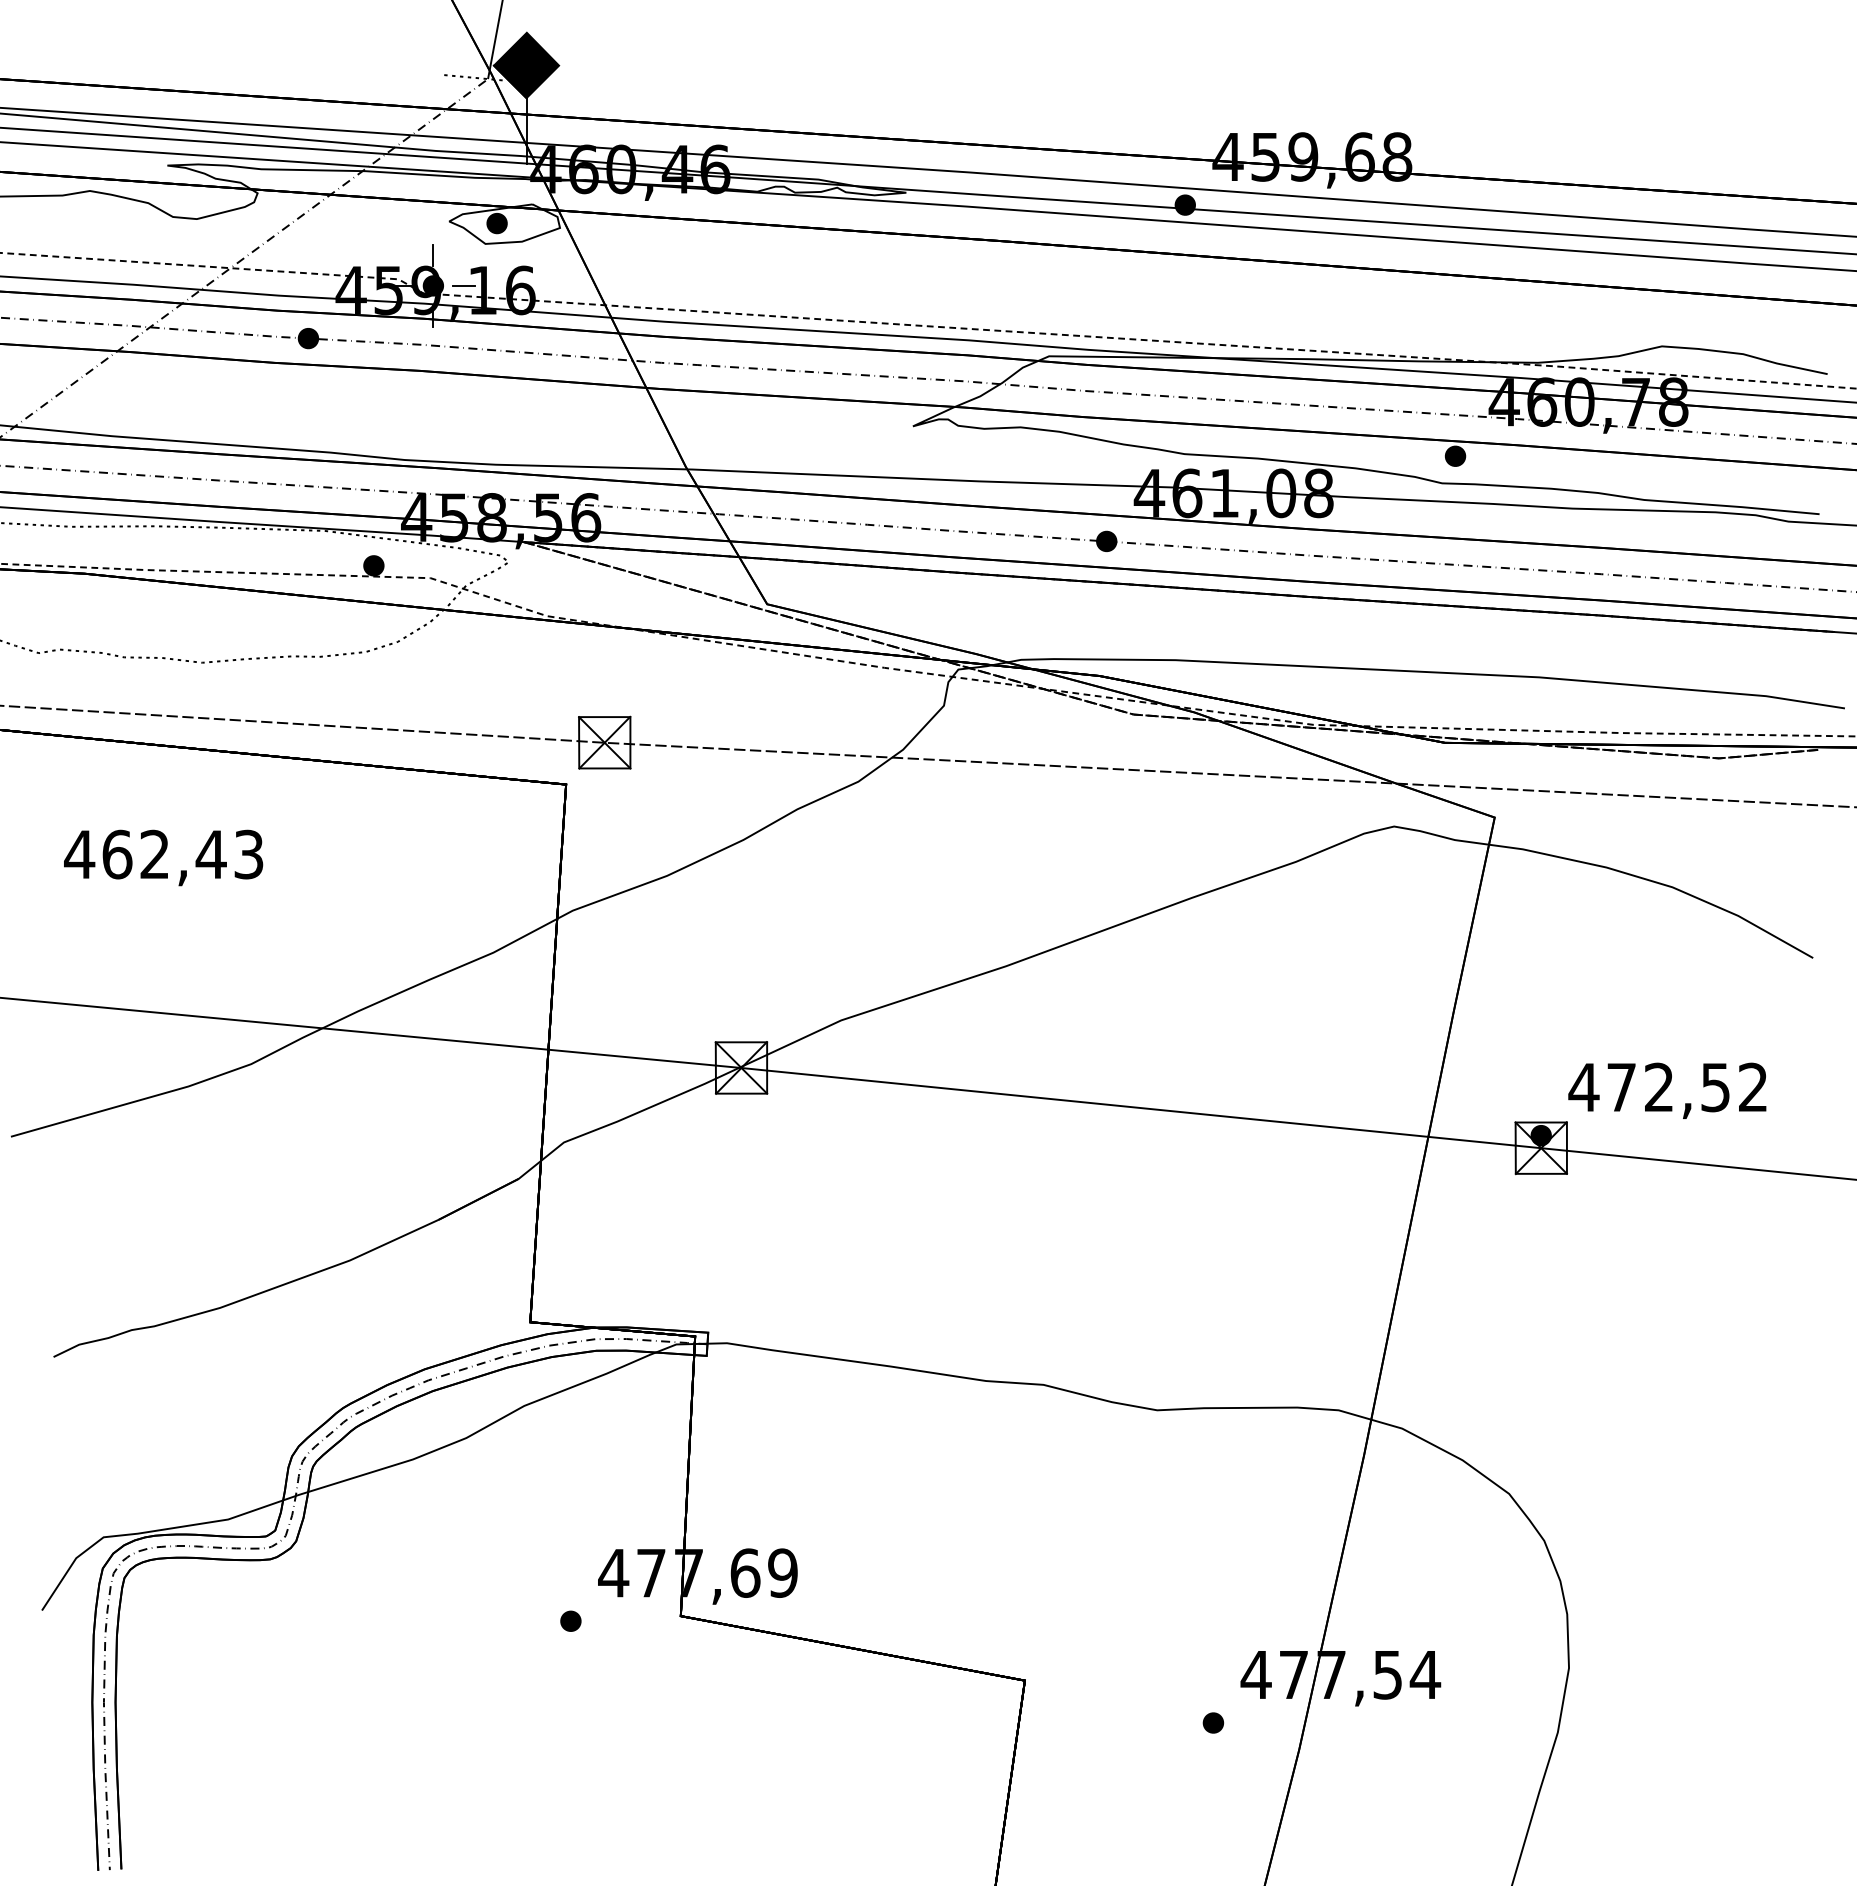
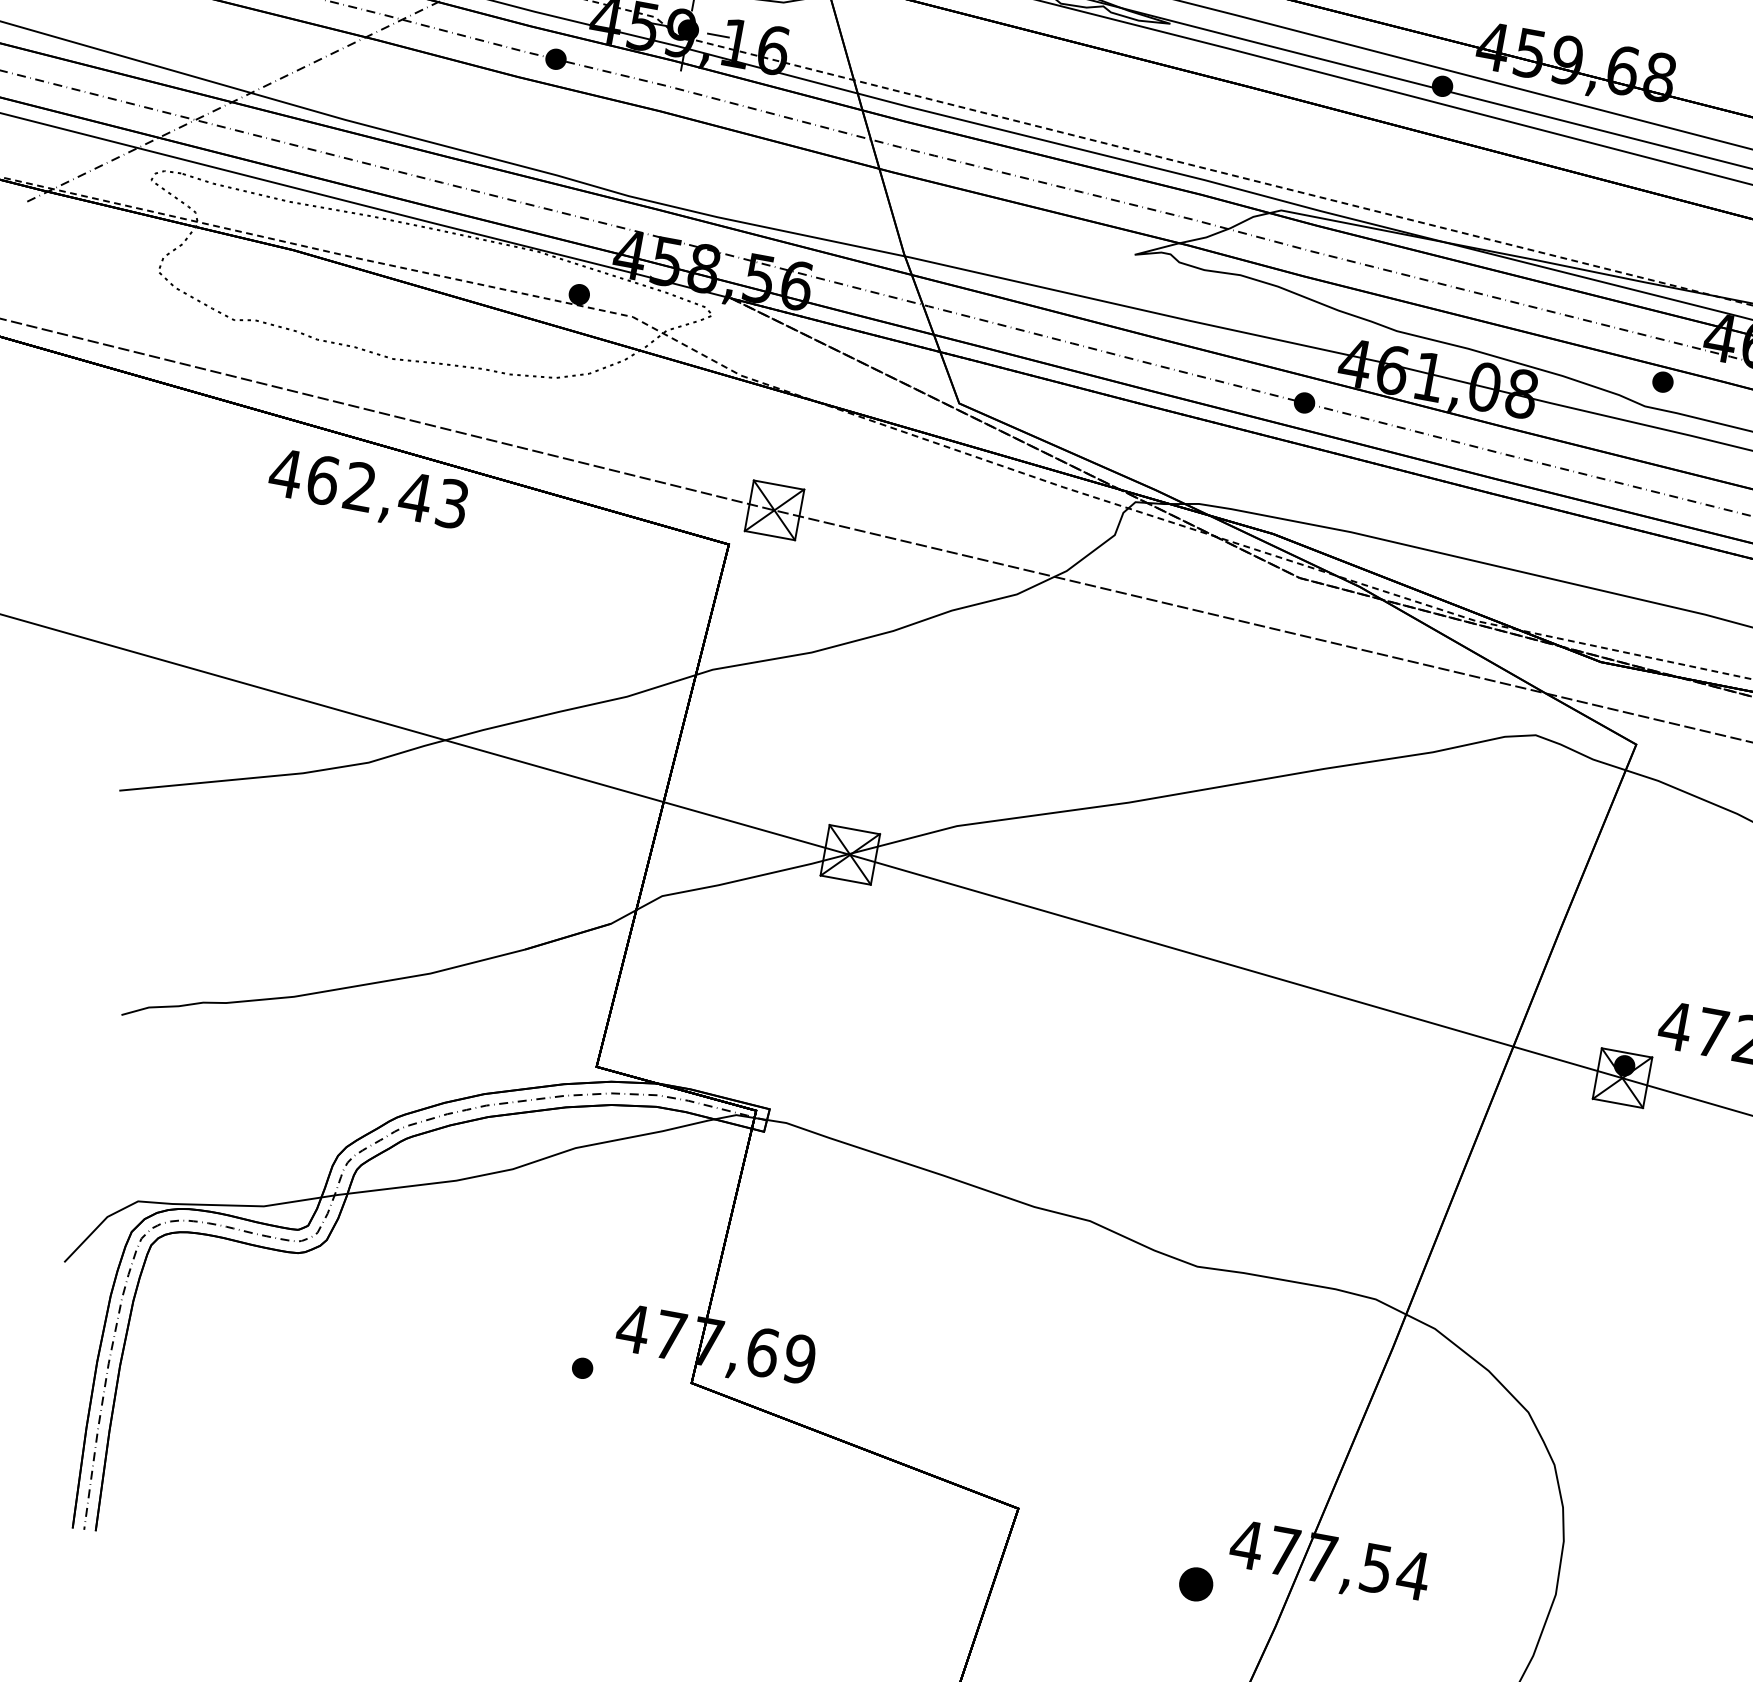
text: (163, 857) -> (367, 491), moved
part: (1213, 1722) -> (1196, 1583), size x1.6

